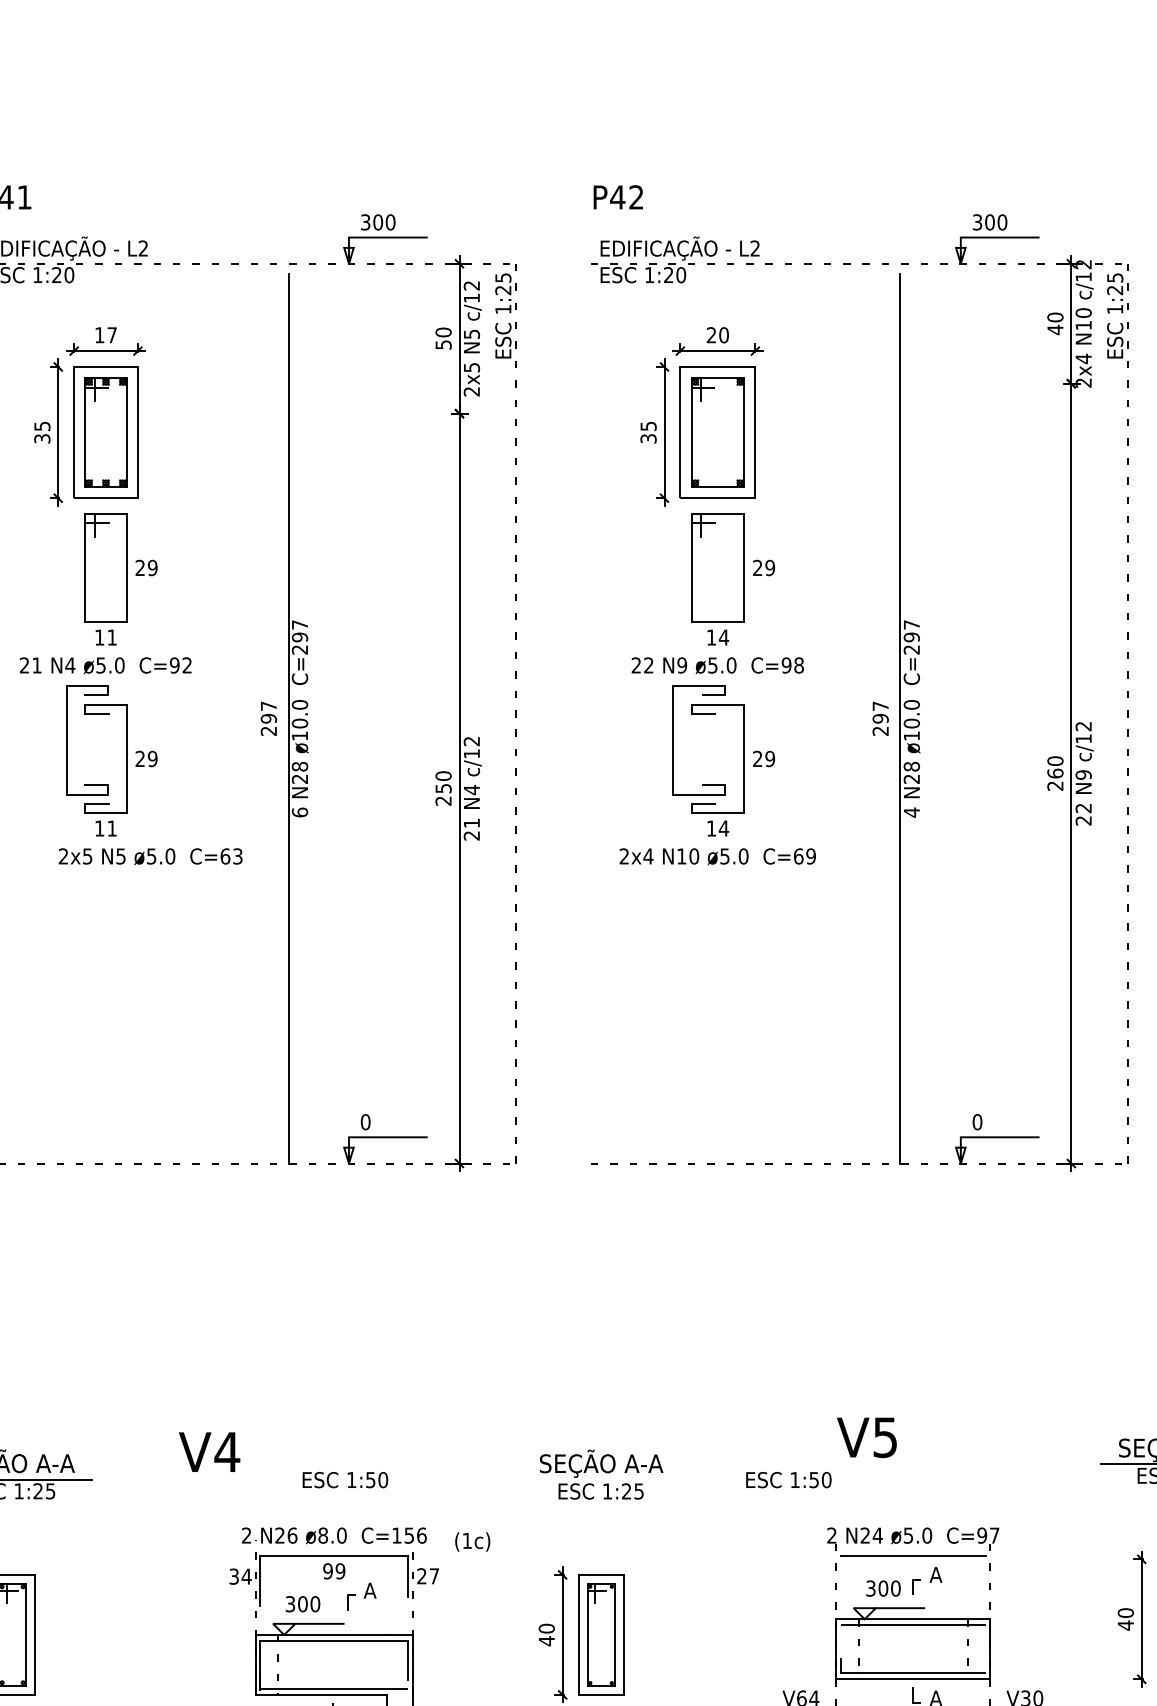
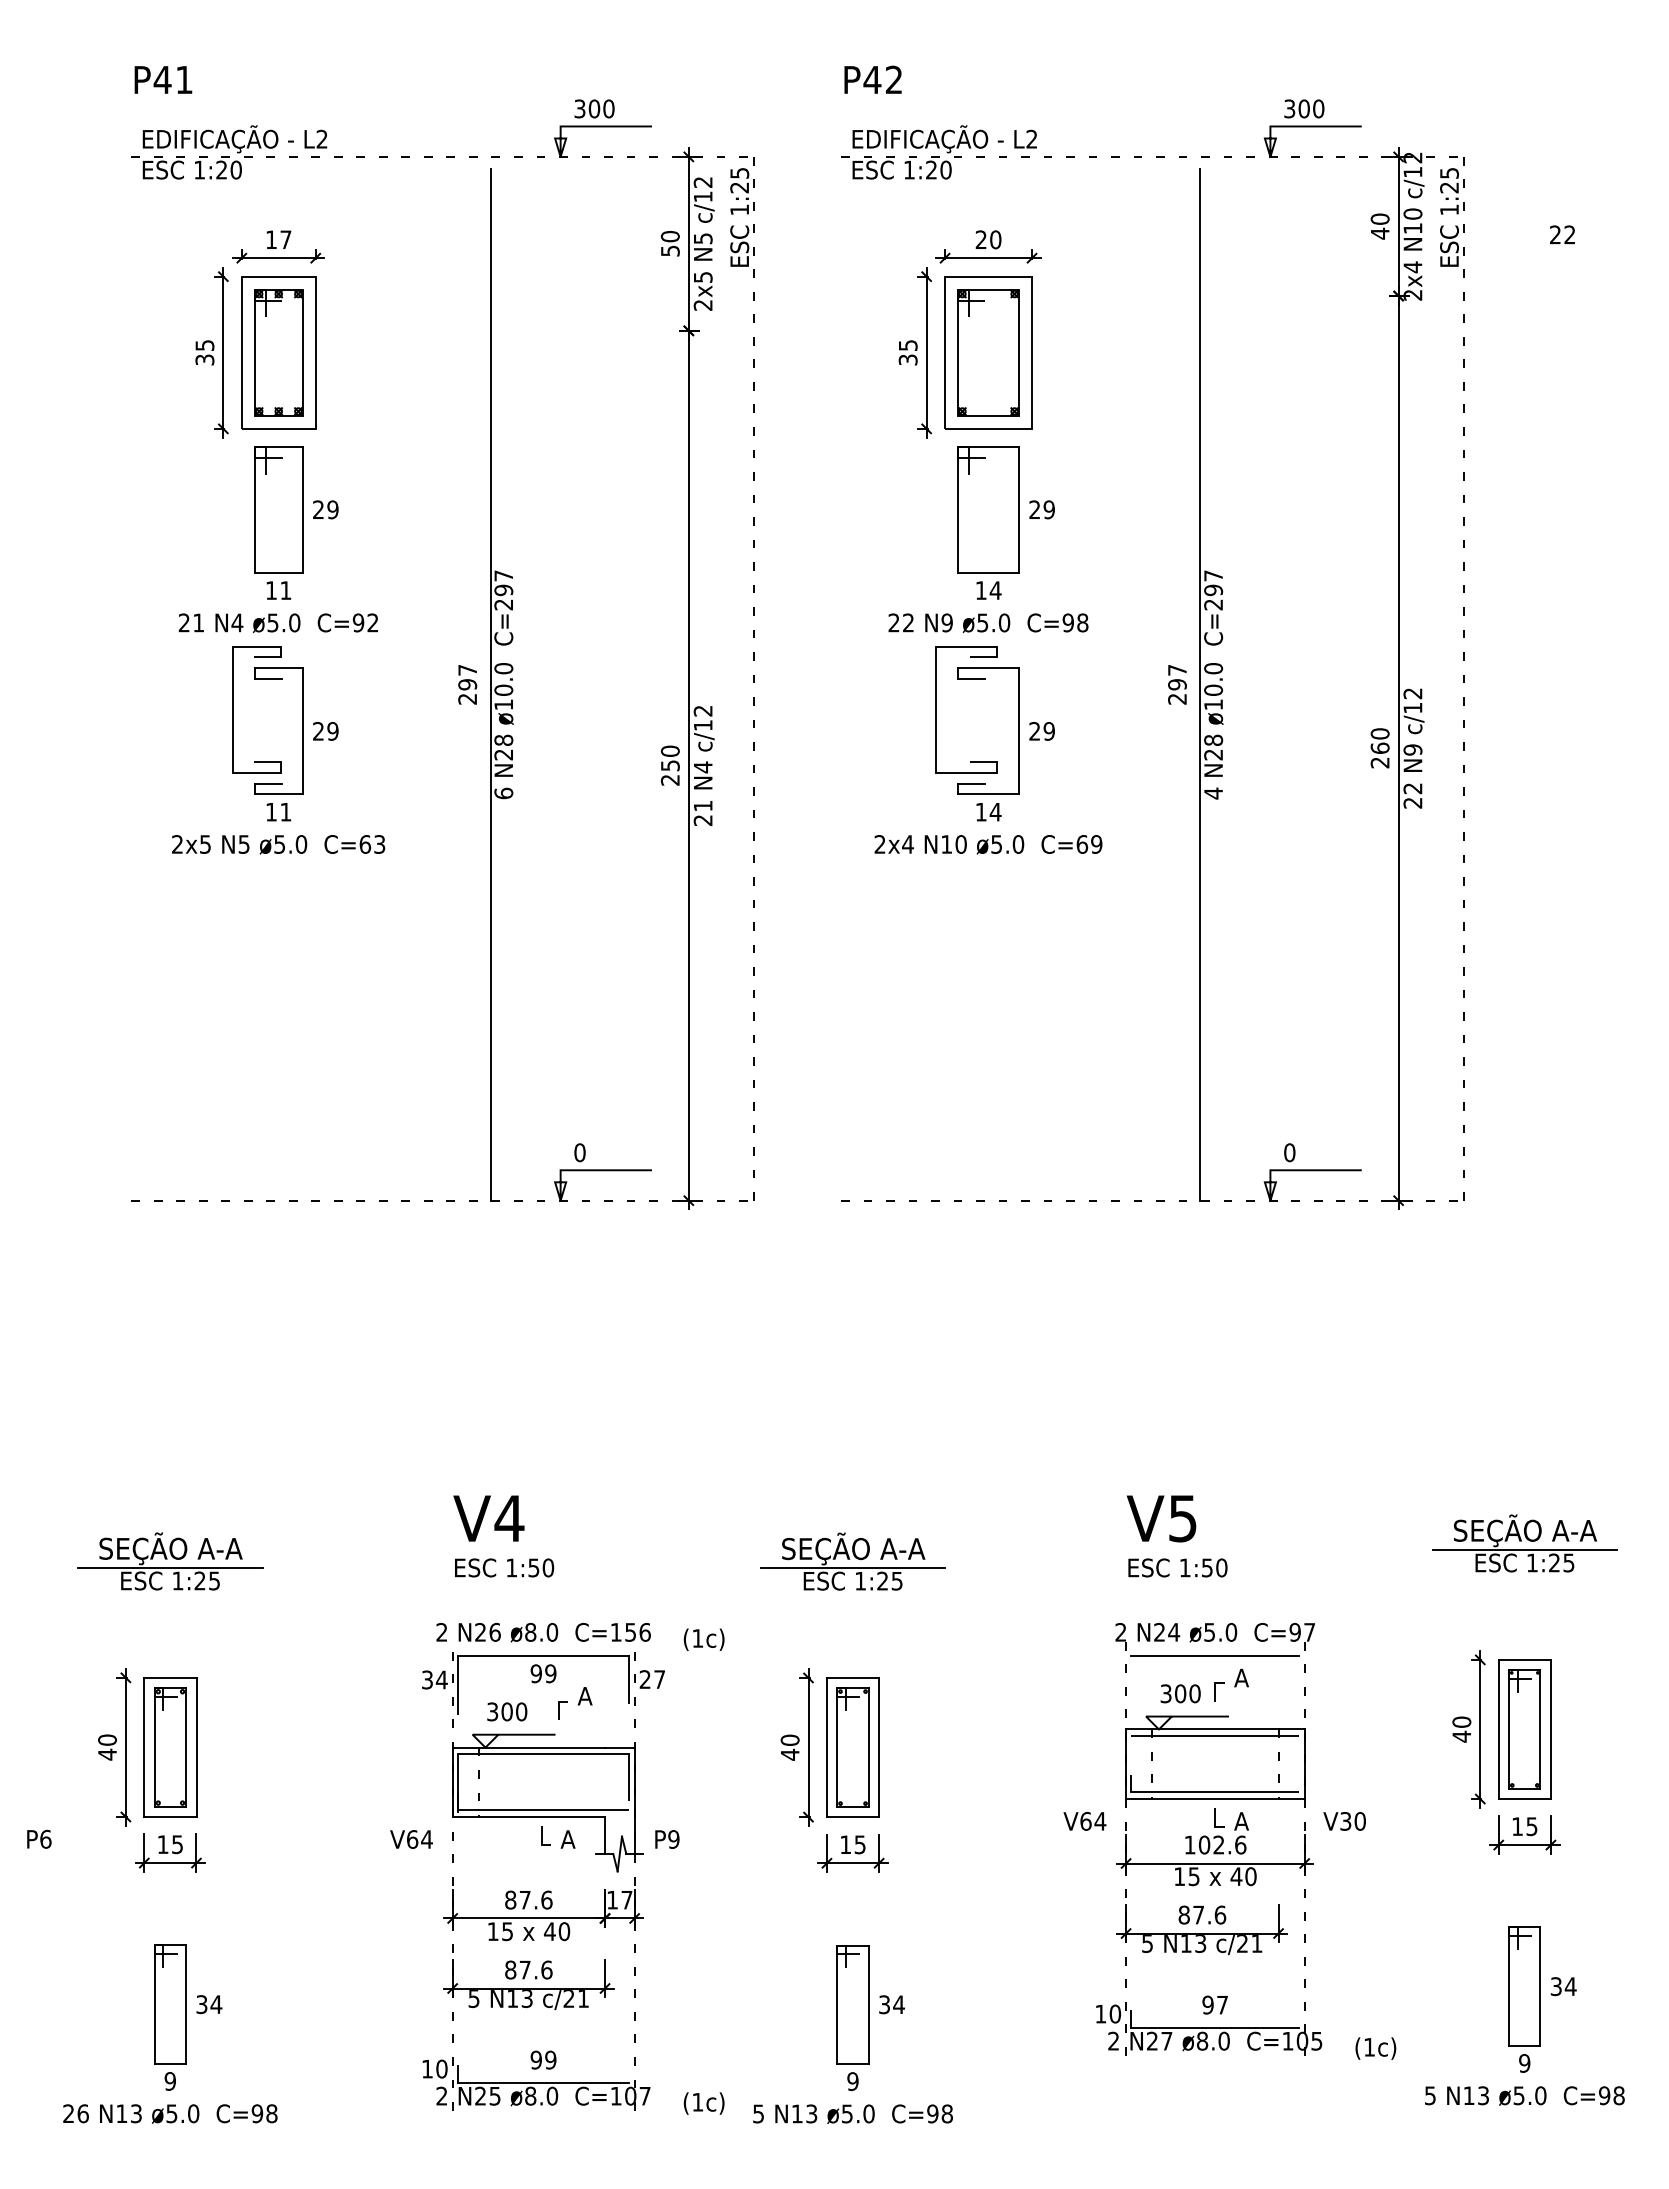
text: (150, 856) -> (278, 844), moved
text: (209, 1452) -> (488, 1518), moved
text: (345, 1479) -> (504, 1567), moved
line: (600, 1479) -> (852, 1567), added
text: (788, 1479) -> (1177, 1567), moved

